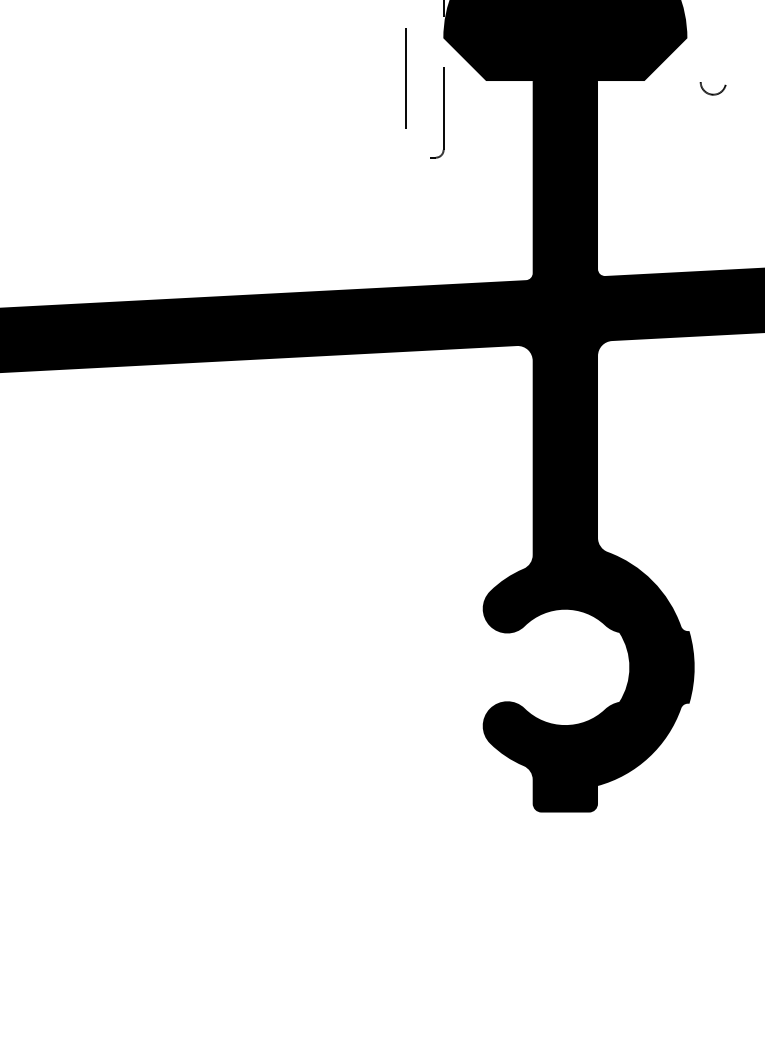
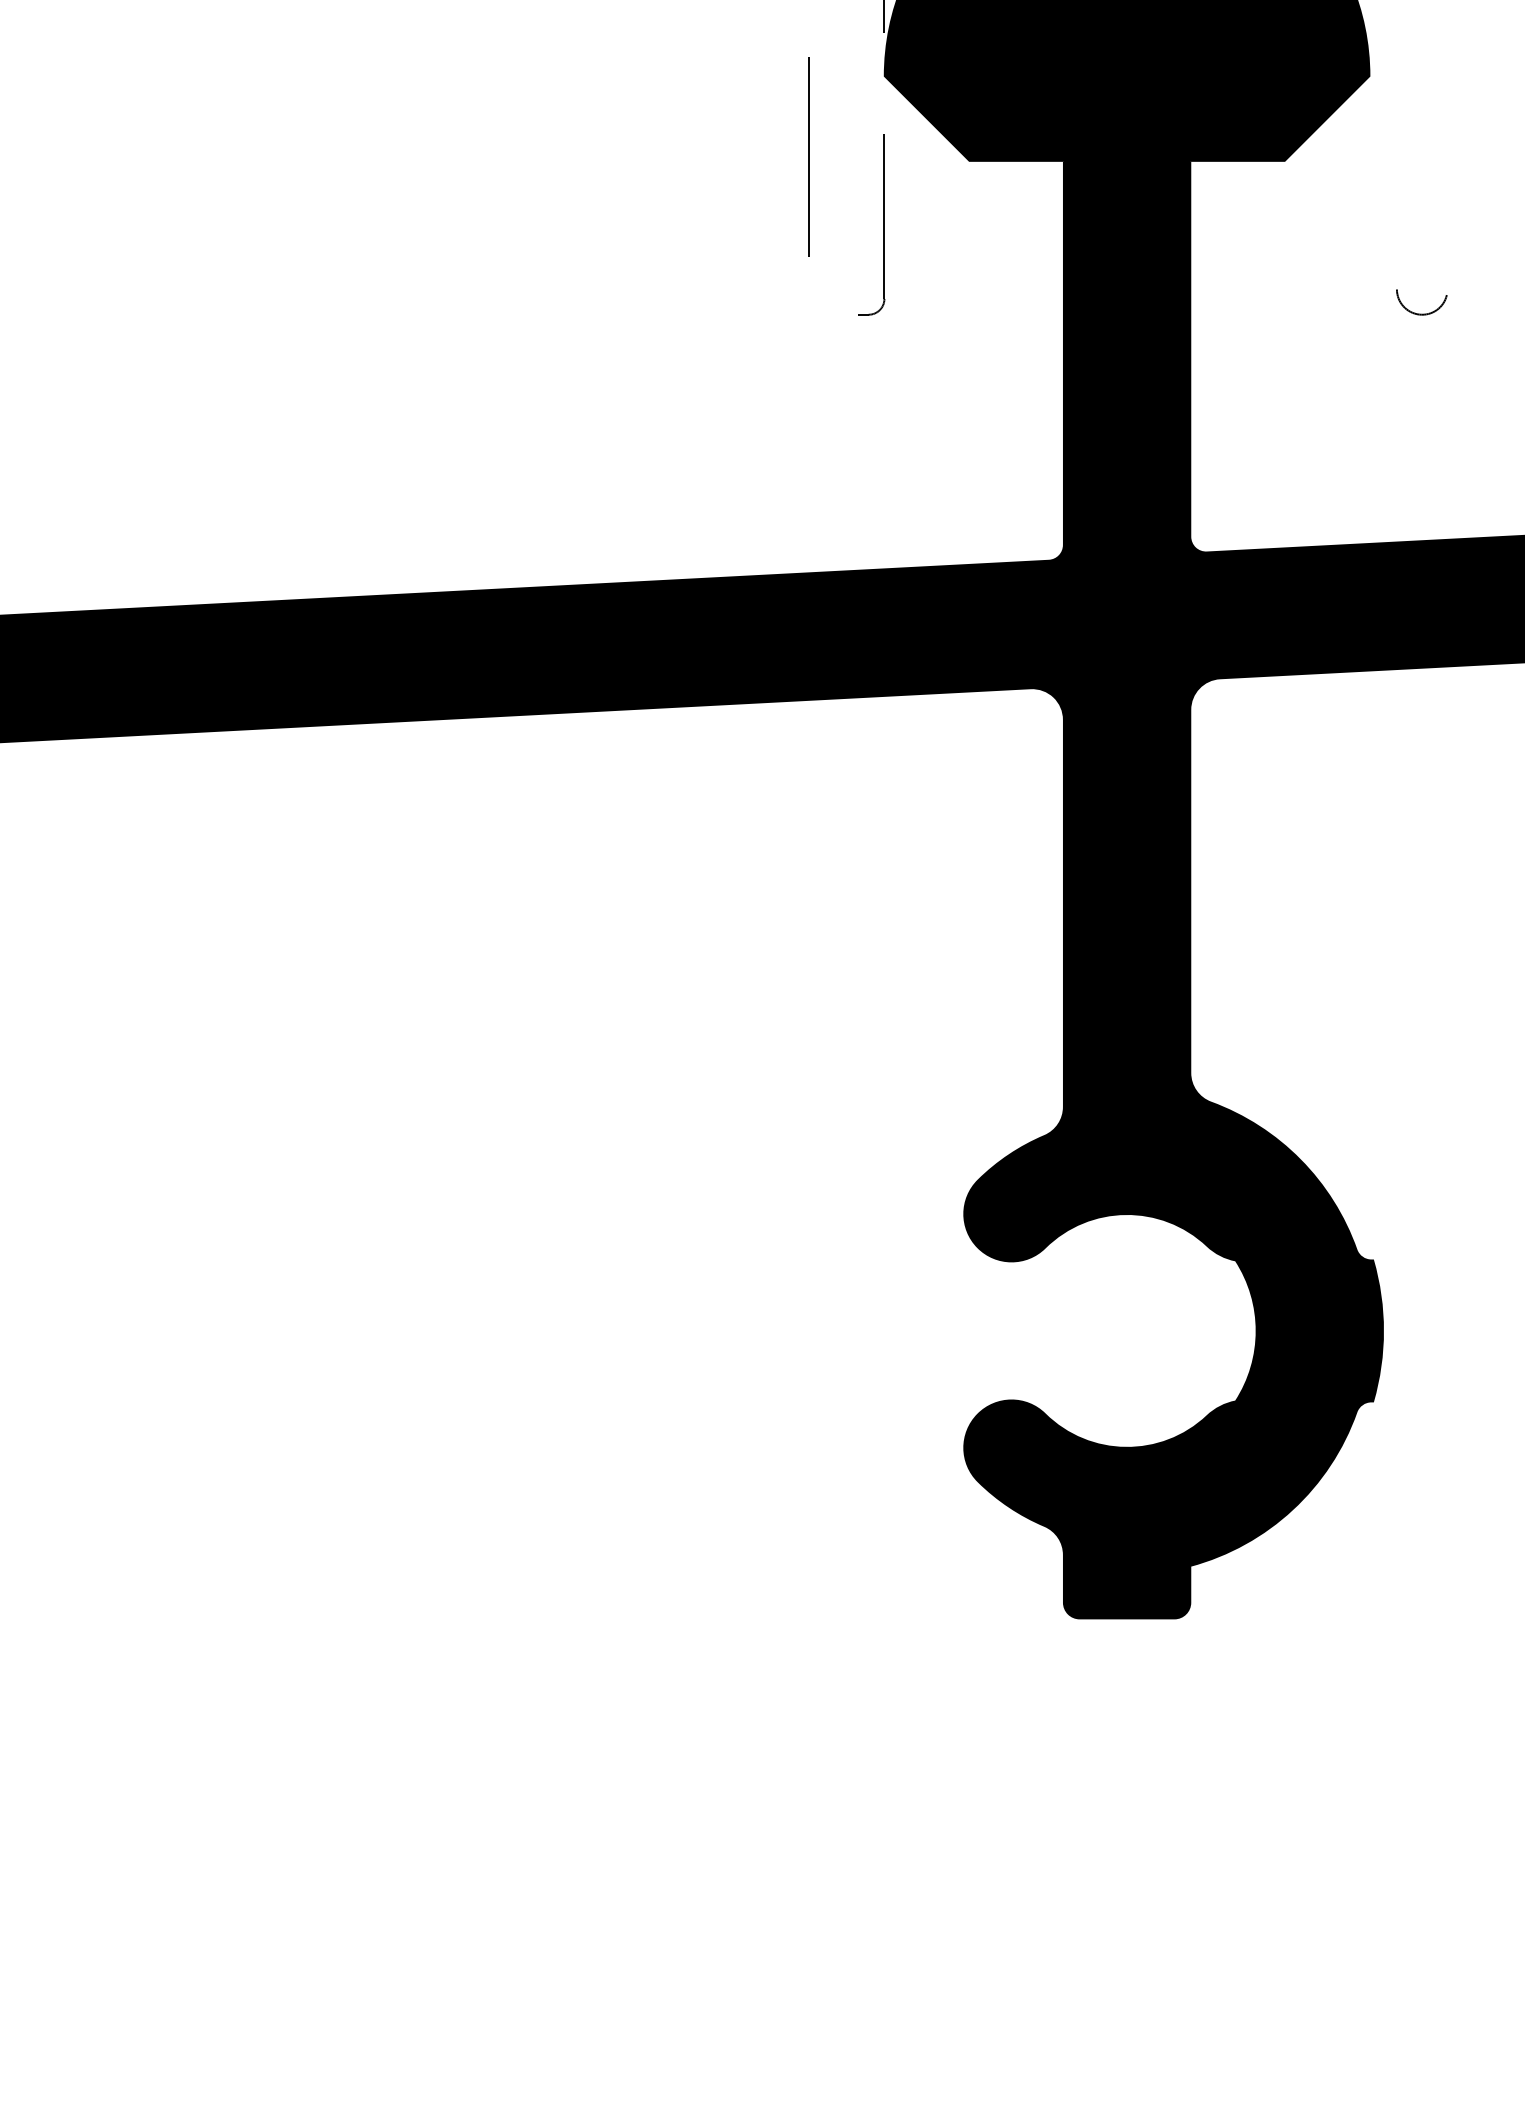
curve: (712, 93) -> (1420, 312), moved

